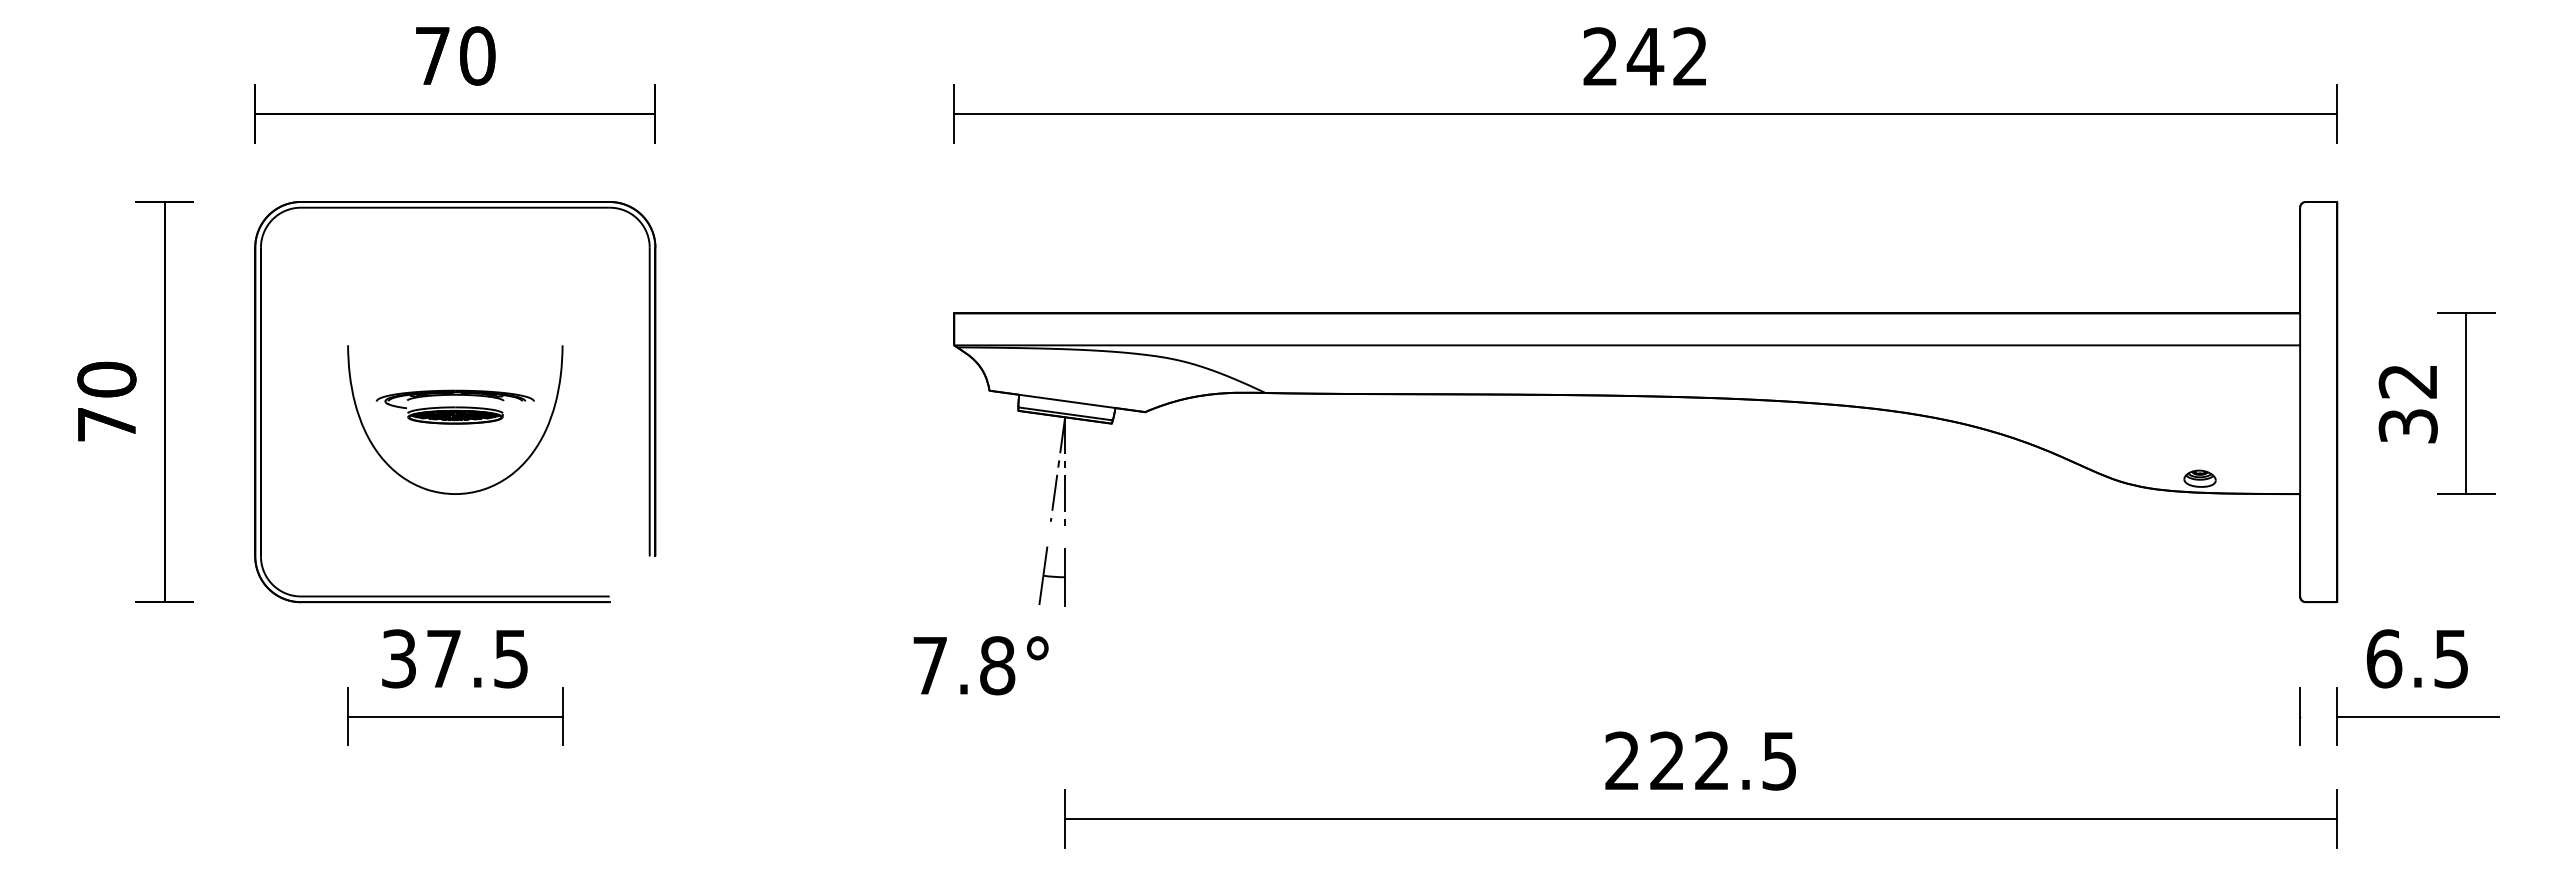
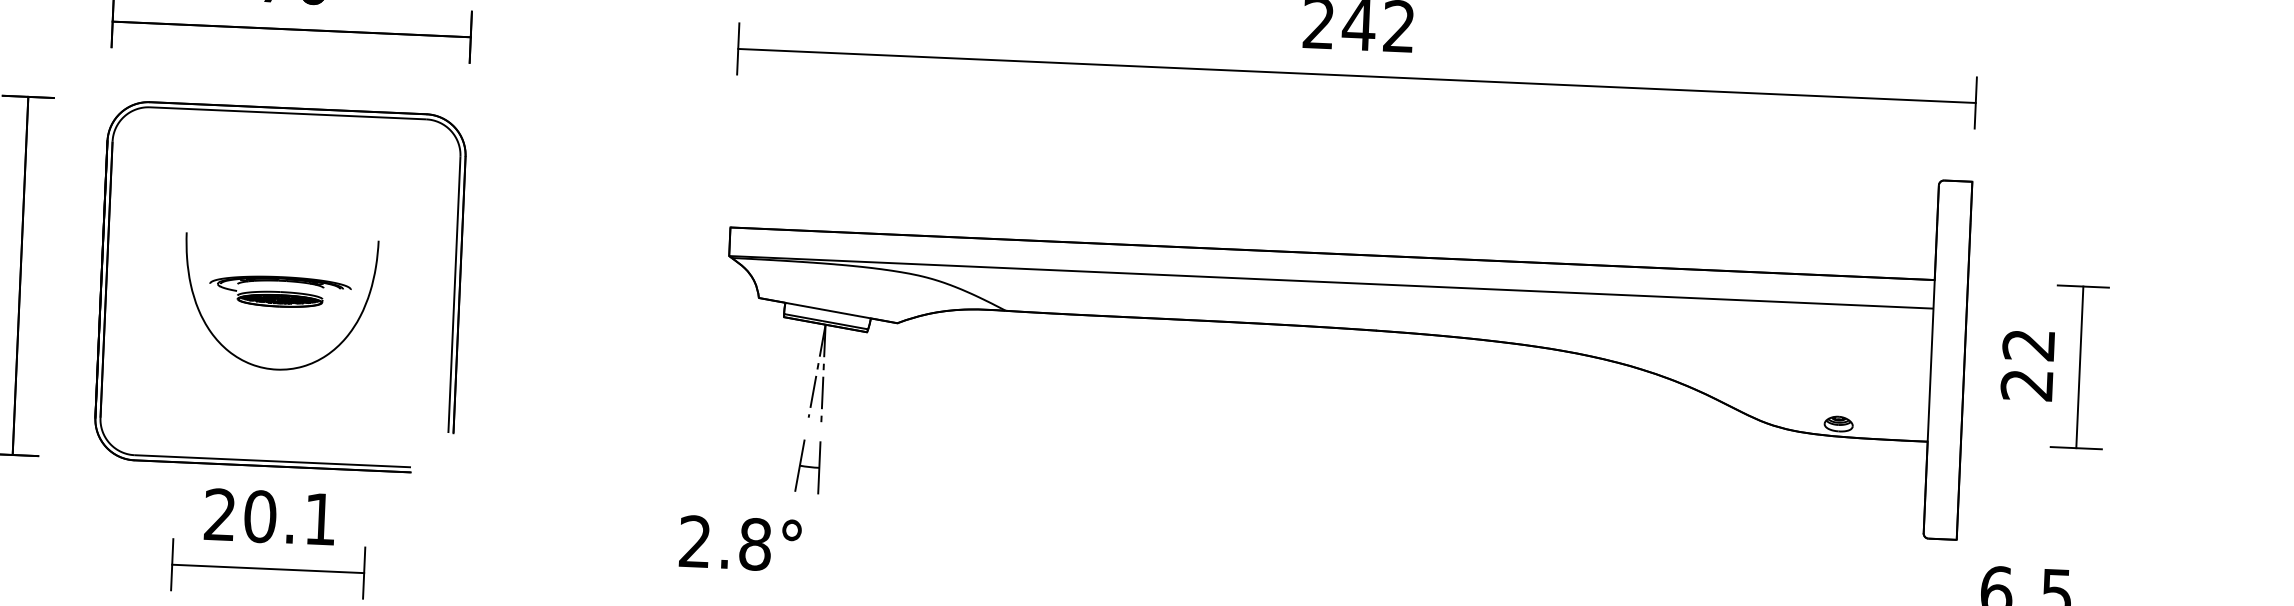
text: (2407, 426) -> (2026, 385), 32 -> 22
text: (454, 658) -> (269, 516), 37.5 -> 20.1
text: (929, 665) -> (694, 541), 7.8° -> 2.8°

